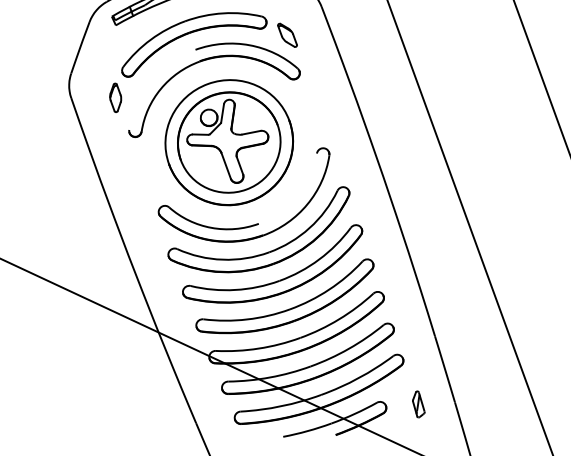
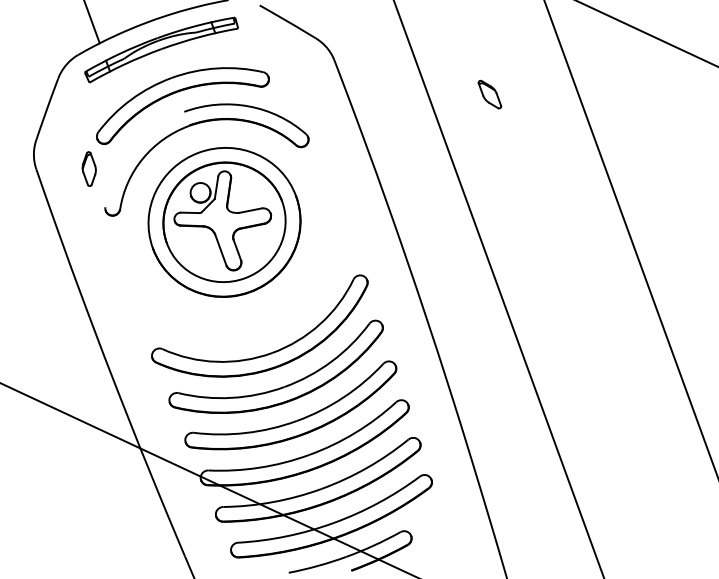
part: (287, 35) -> (489, 94), moved
part: (254, 224) -> (254, 319), removed
part: (418, 403) -> (450, 533), removed

